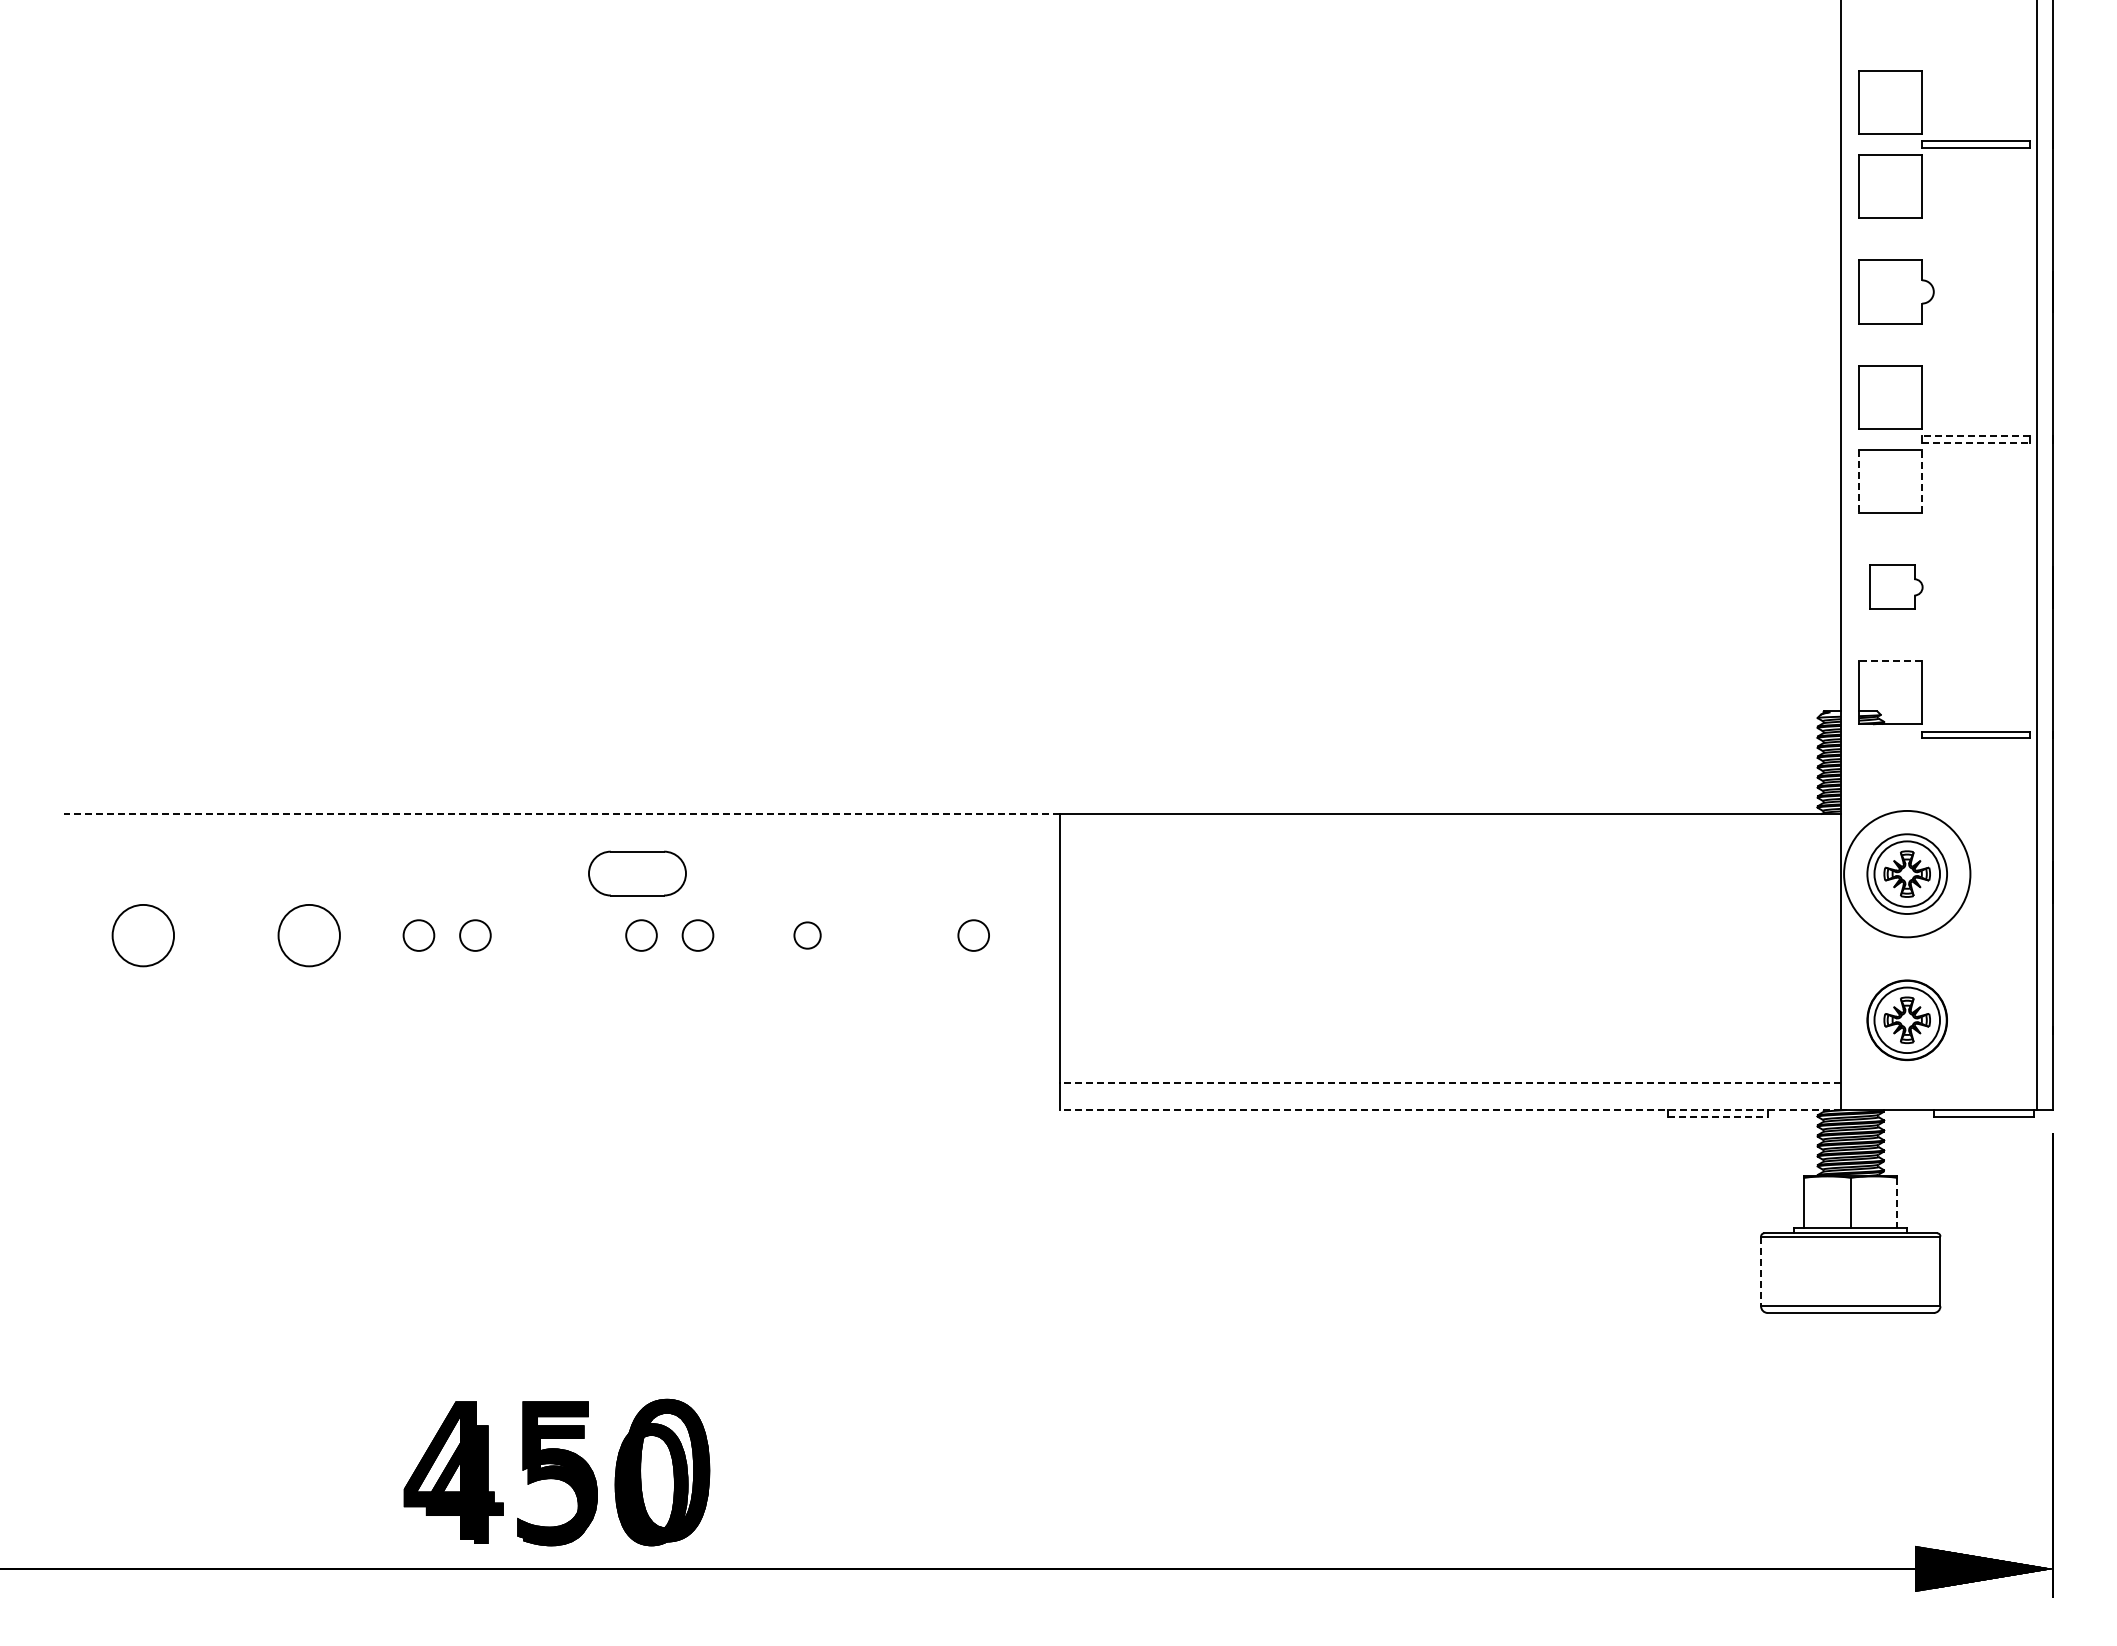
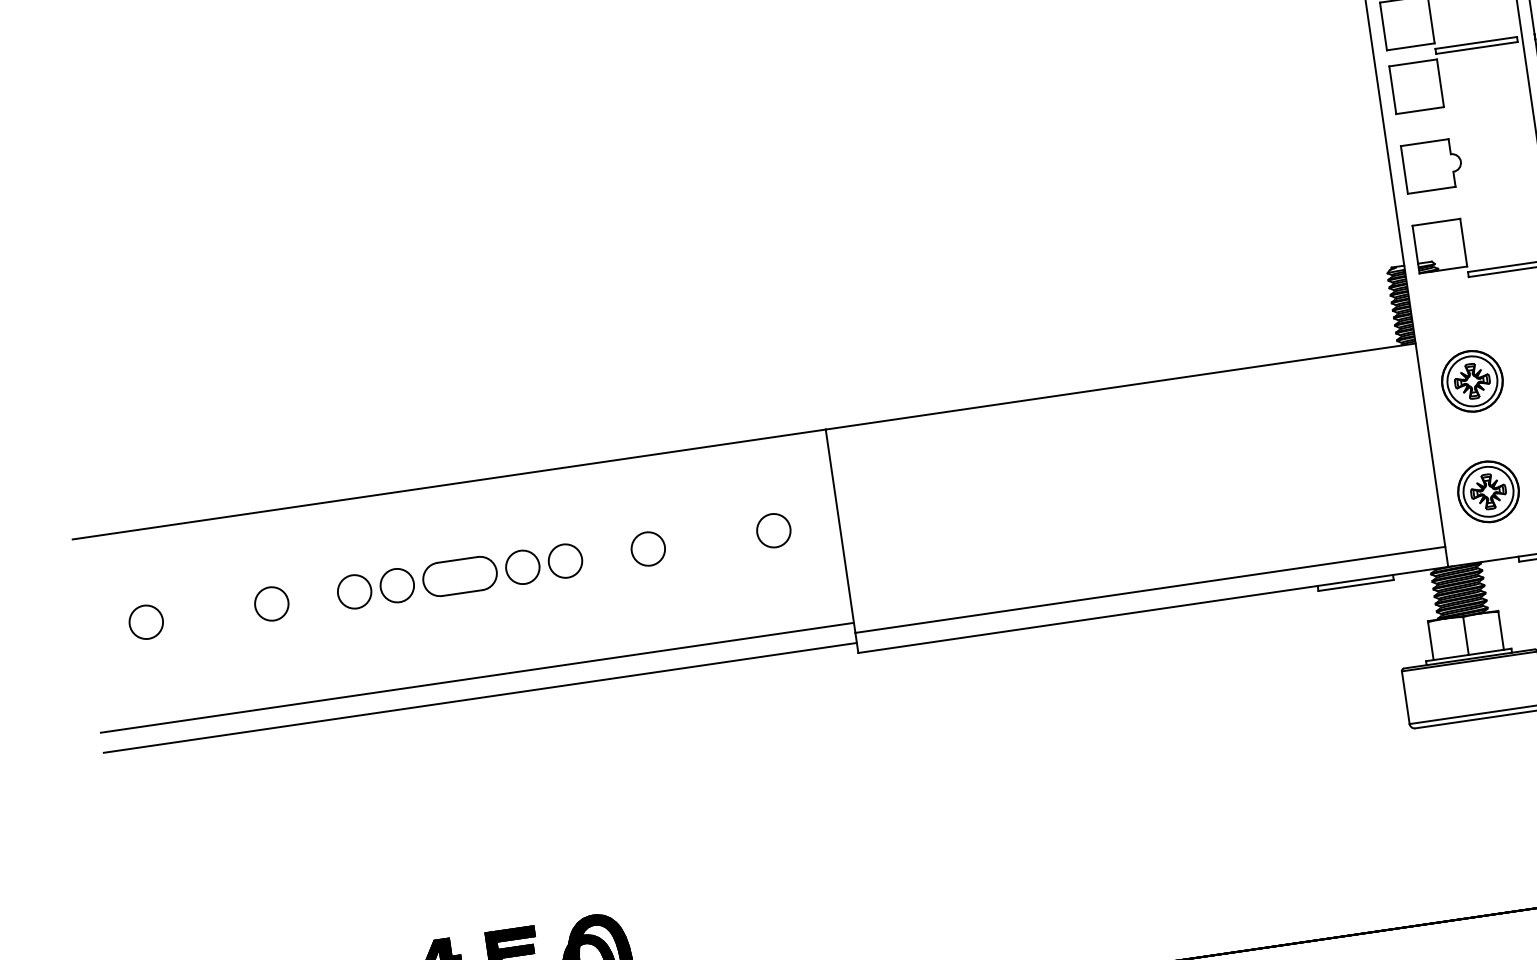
line: (1976, 436) -> (1476, 43), dashed -> solid
line: (1976, 442) -> (1477, 47), dashed -> solid
line: (1859, 481) -> (1393, 89), dashed -> solid
line: (1922, 481) -> (1440, 83), dashed -> solid
part: (1896, 587) -> (1432, 165), size x1.43
line: (1890, 661) -> (1436, 222), dashed -> solid
line: (561, 814) -> (449, 484), dashed -> solid
part: (637, 873) -> (460, 576), moved
circle: (1906, 873) -> (1471, 380), size x0.62
circle: (142, 935) -> (145, 622), size x0.71
circle: (309, 935) -> (271, 603), size x0.71
circle: (418, 935) -> (354, 591), size x1.43
circle: (475, 935) -> (397, 585), size x1.43
circle: (641, 935) -> (522, 567), size x1.43
circle: (697, 935) -> (565, 561), size x1.43
circle: (807, 935) -> (648, 548), size x1.67
circle: (973, 935) -> (773, 530), size x1.43
line: (561, 1070) -> (477, 678), added
line: (1449, 1083) -> (1149, 590), dashed -> solid
line: (561, 1096) -> (480, 697), added
line: (1449, 1110) -> (1152, 610), dashed -> solid
line: (1717, 1116) -> (1355, 585), dashed -> solid
line: (1897, 1203) -> (1501, 631), dashed -> solid
line: (1761, 1271) -> (1406, 697), dashed -> solid

